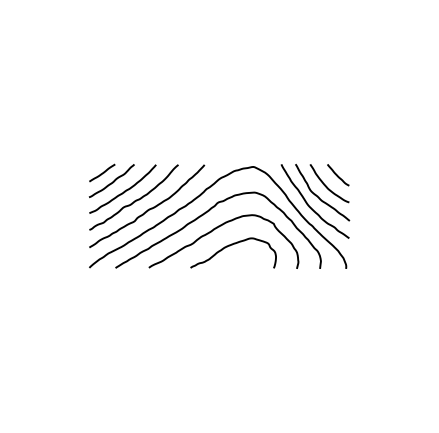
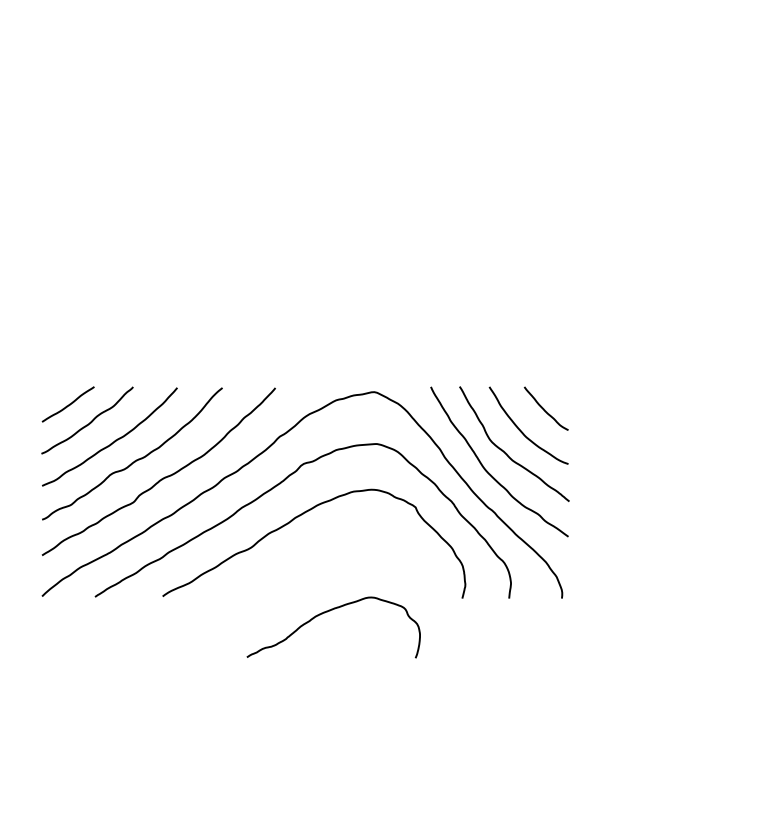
curve: (230, 246) -> (327, 613), moved

